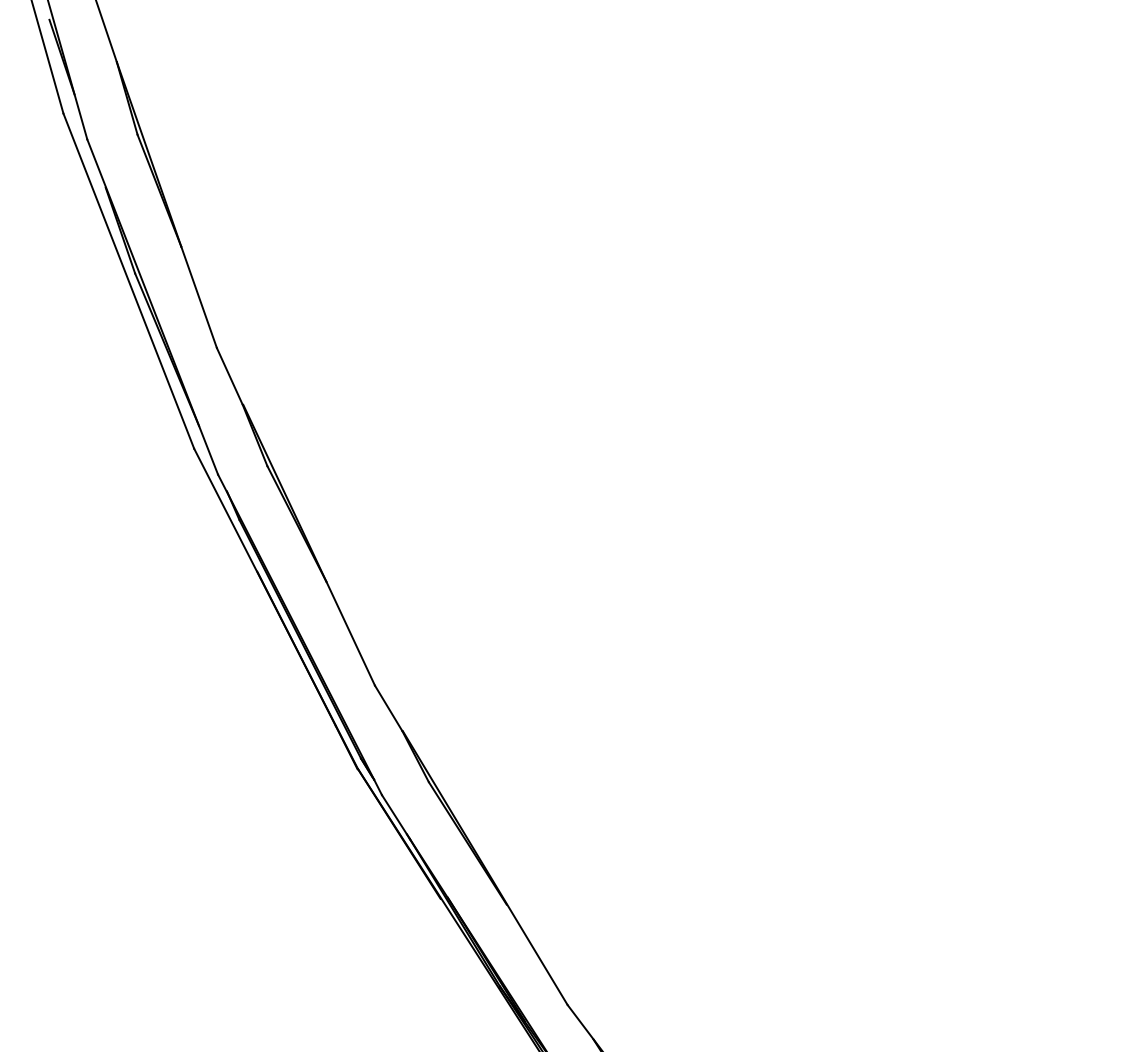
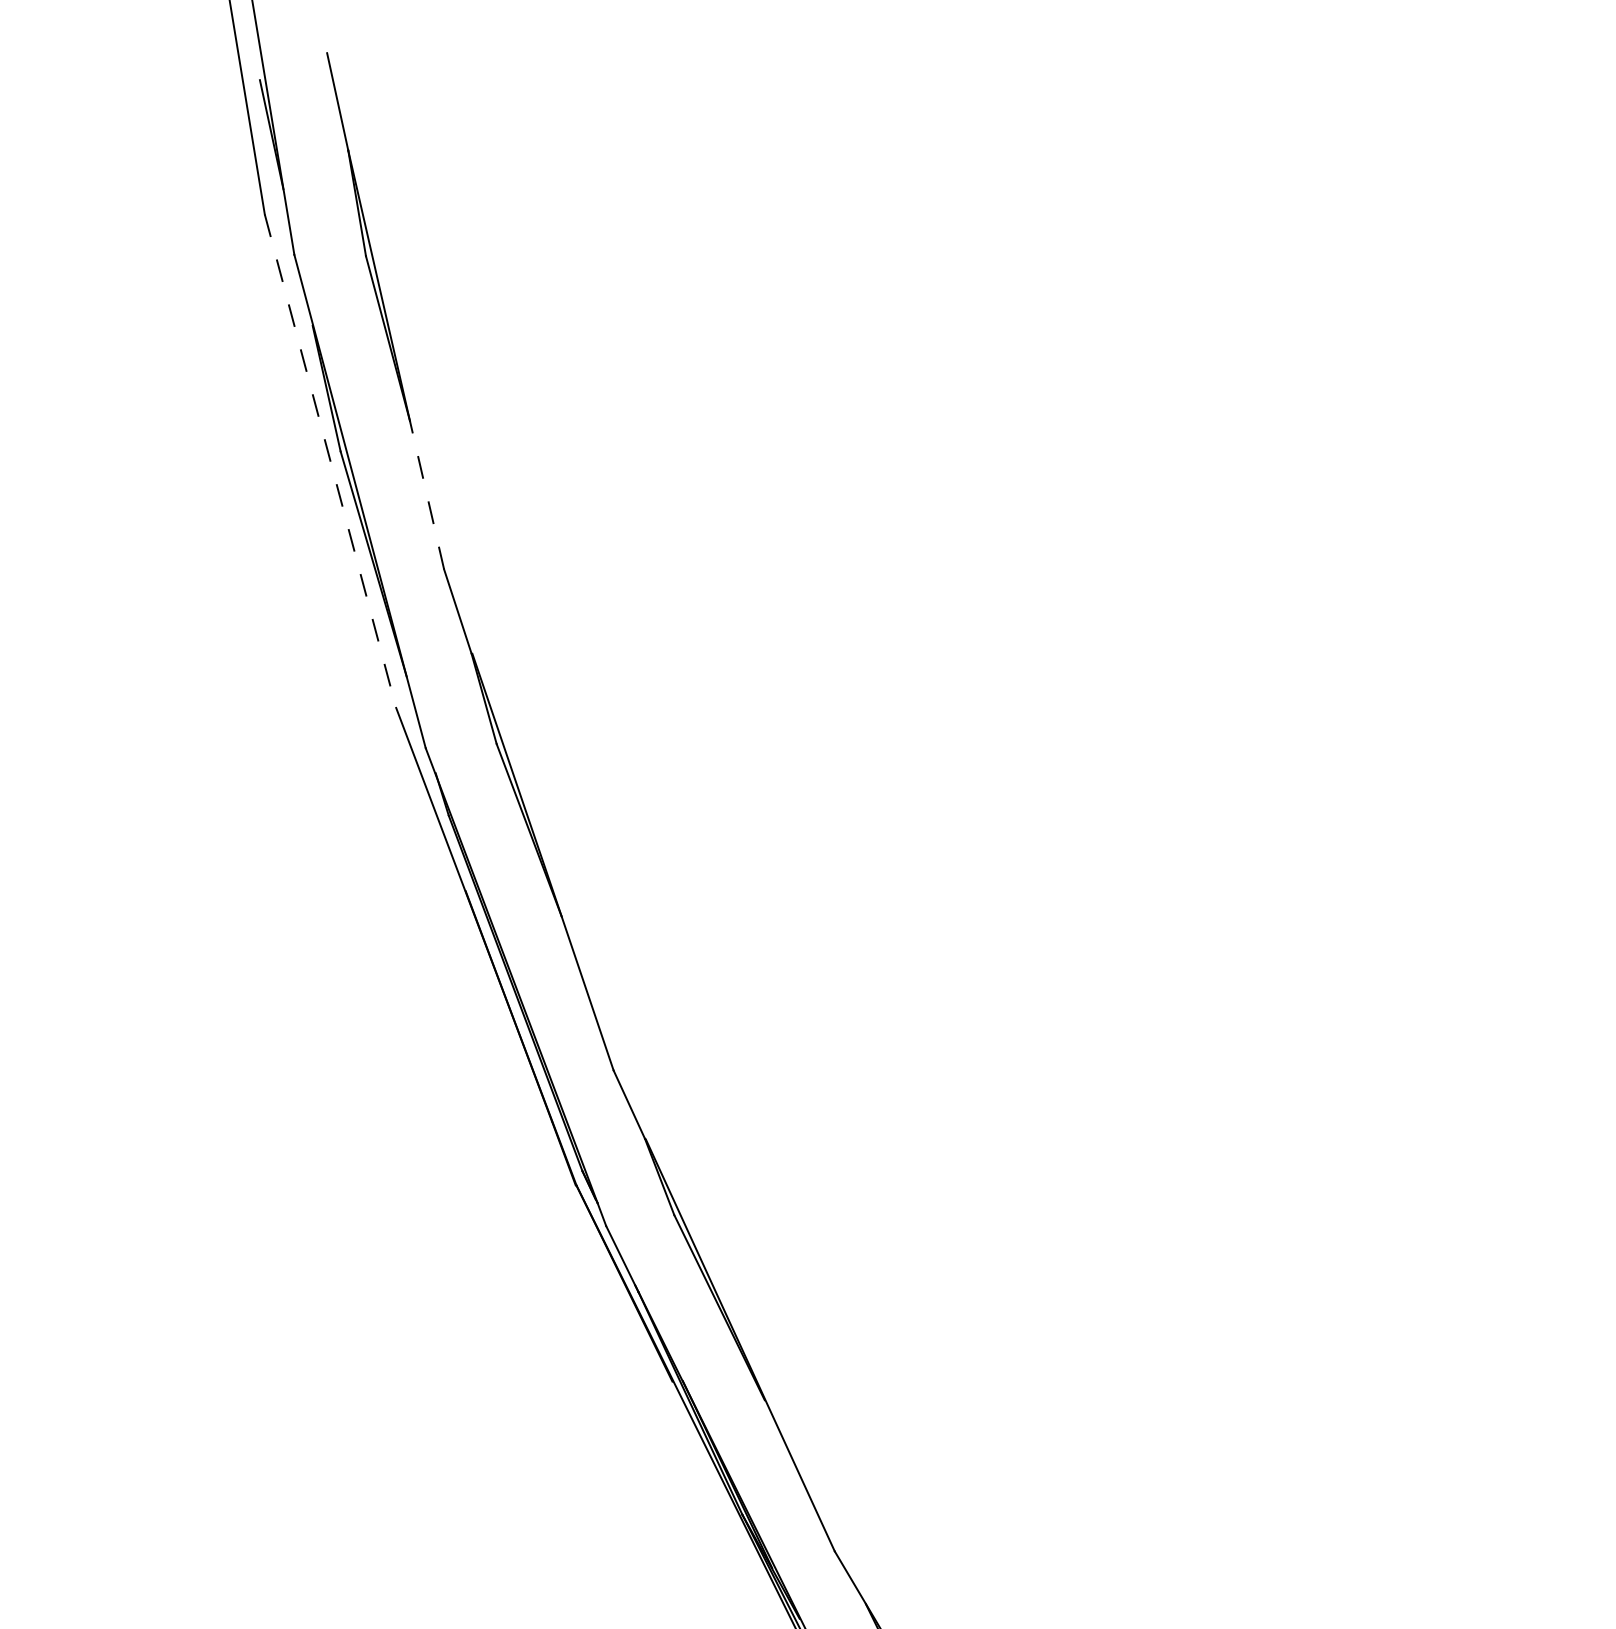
line: (128, 281) -> (330, 461), solid -> dashed
line: (198, 296) -> (426, 494), solid -> dashed

